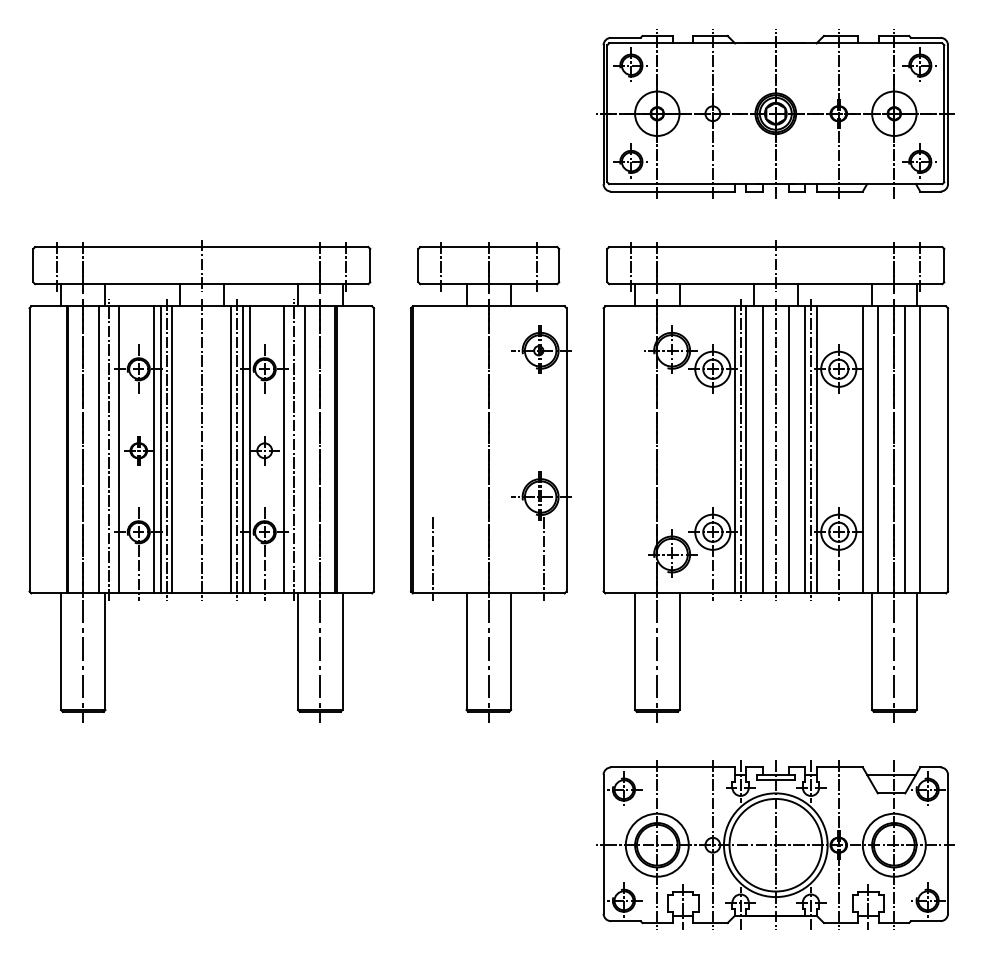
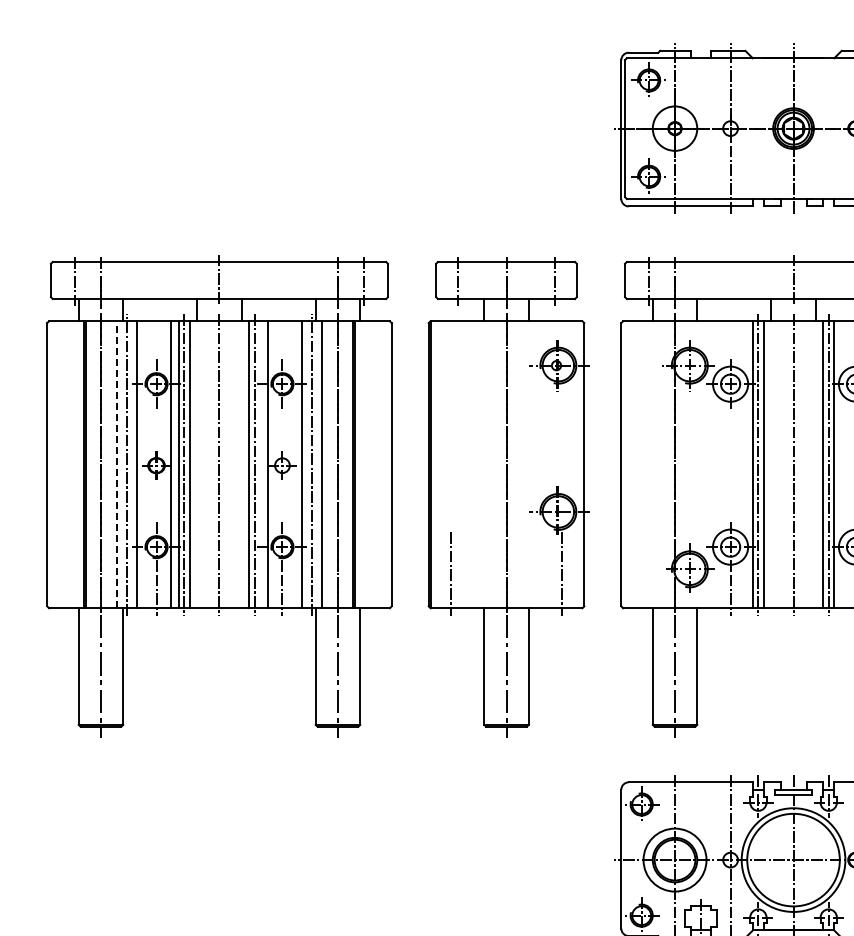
line: (98, 449) -> (116, 464), solid -> dashed
line: (242, 449) -> (260, 464), removed
line: (762, 449) -> (780, 464), removed
line: (788, 449) -> (806, 464), removed

